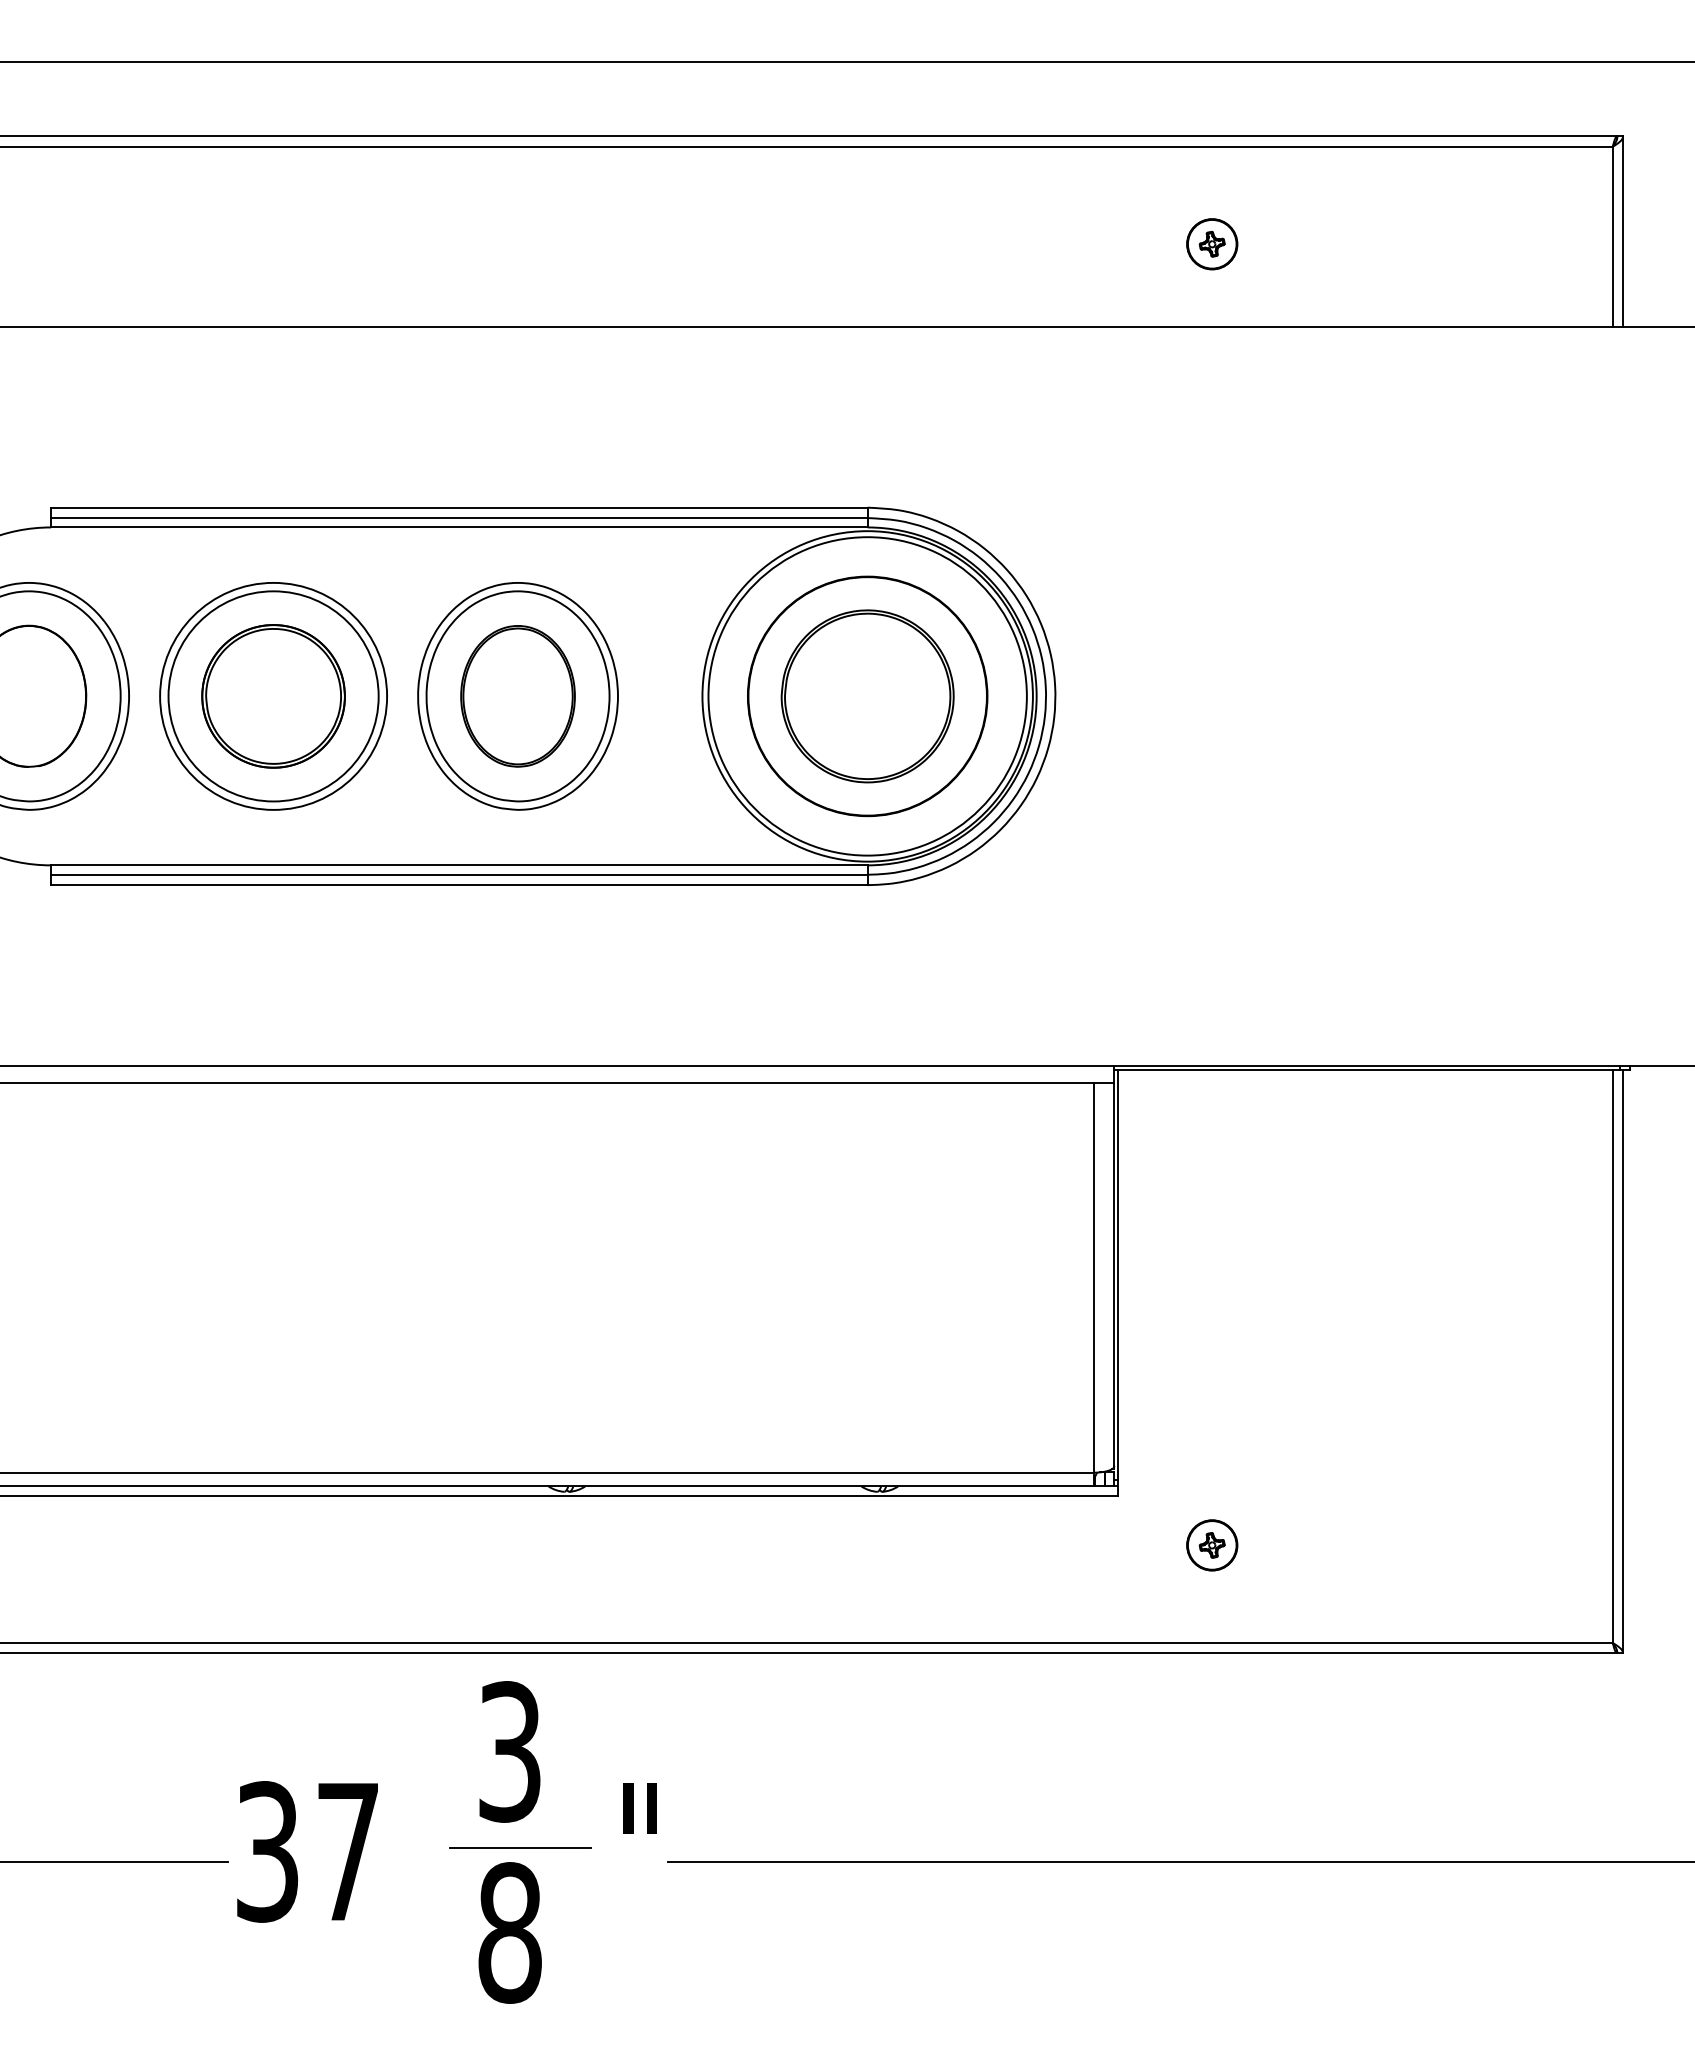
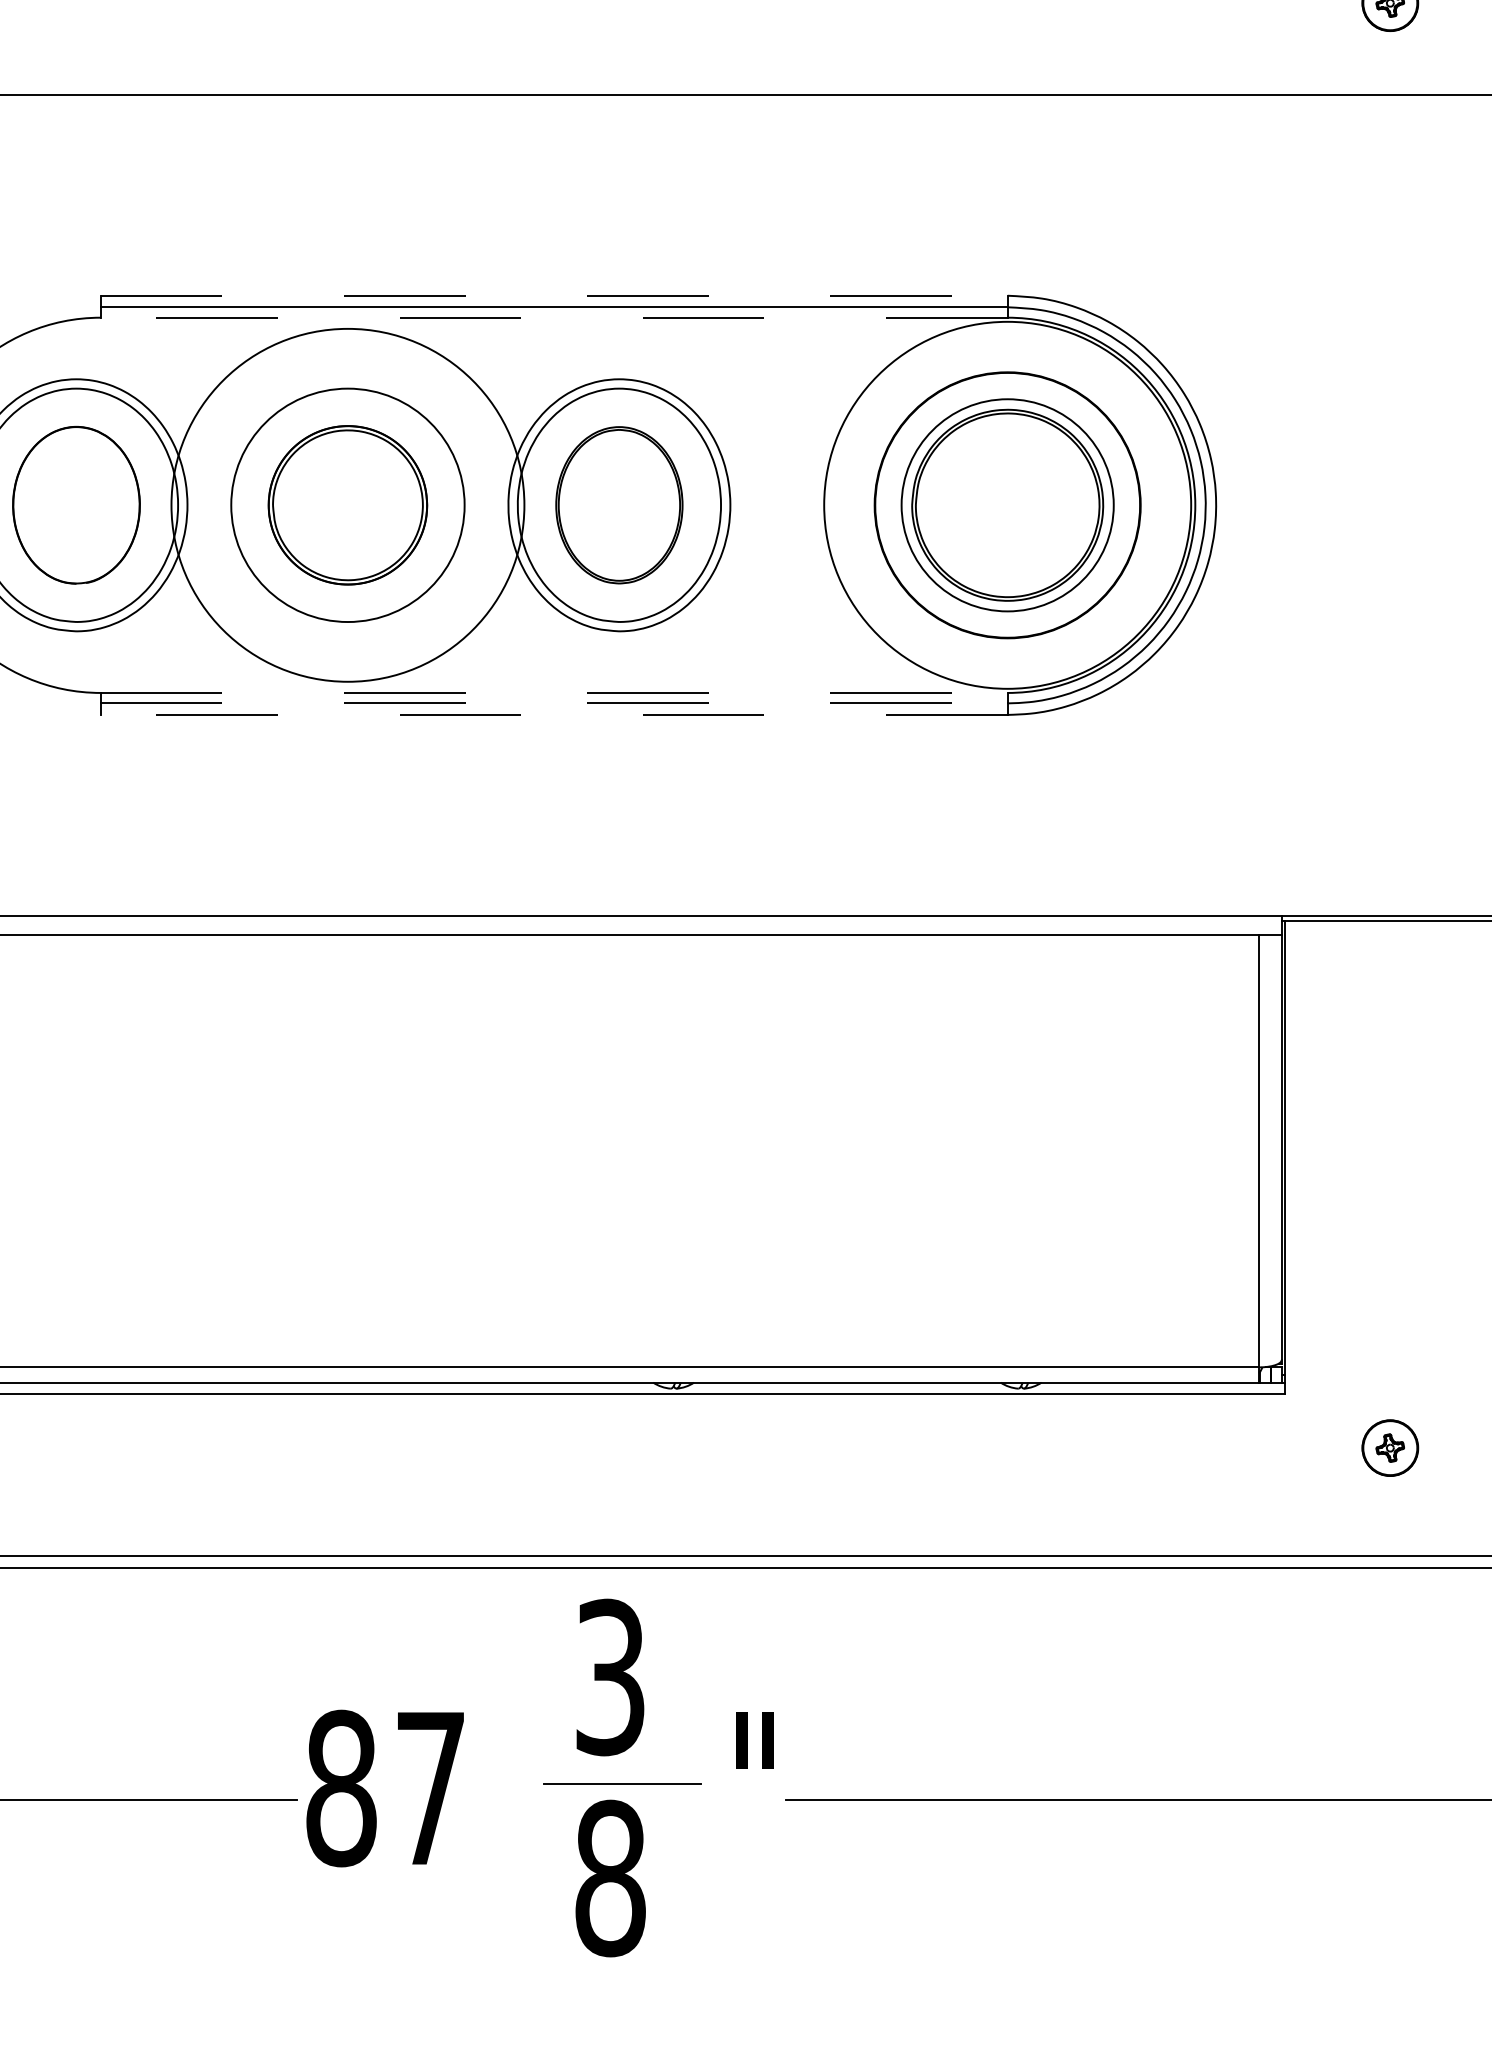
line: (459, 507) -> (554, 295), solid -> dashed
line: (458, 527) -> (553, 317), solid -> dashed
circle: (273, 695) -> (347, 504), size x1.4
circle: (867, 696) -> (1007, 505), size x0.6
line: (459, 865) -> (554, 693), solid -> dashed
line: (459, 874) -> (554, 703), solid -> dashed
line: (458, 885) -> (553, 715), solid -> dashed
text: (267, 1851) -> (341, 1788), 37 -> 87

